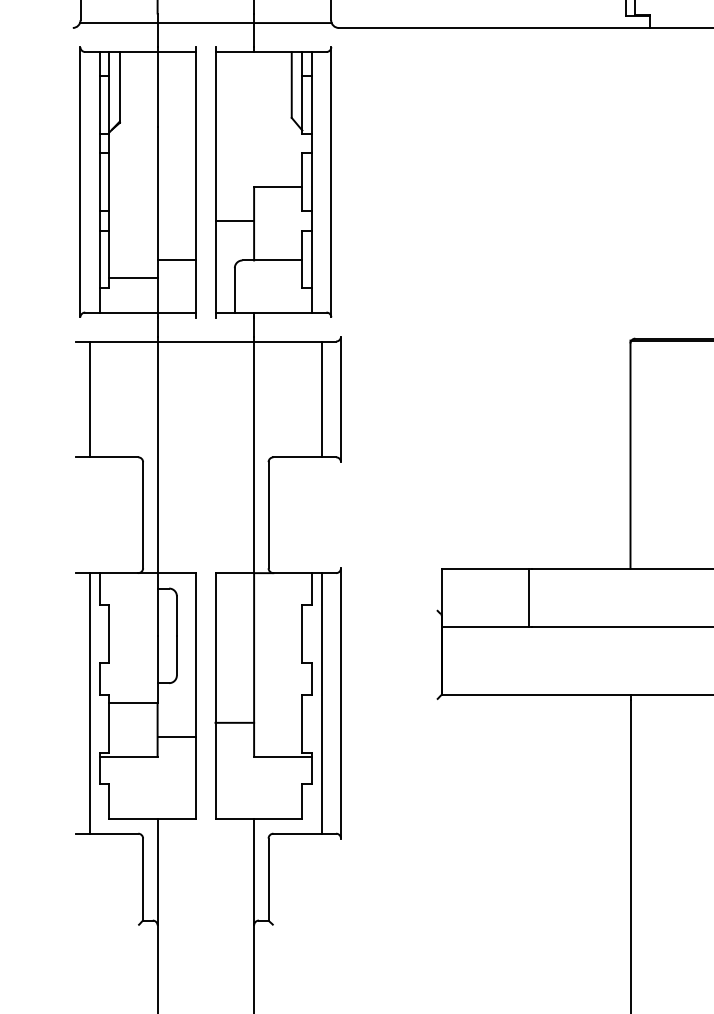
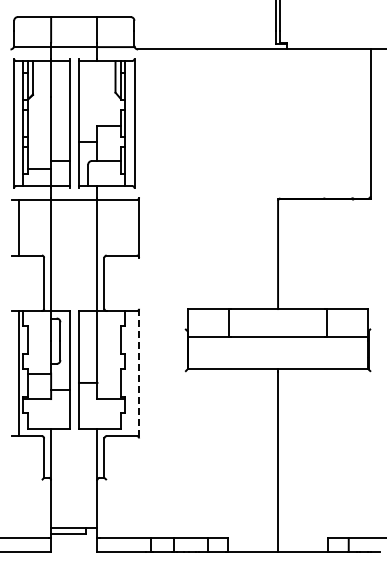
line: (320, 398) -> (129, 227), removed
line: (320, 703) -> (129, 373), removed
line: (341, 703) -> (139, 373), solid -> dashed

